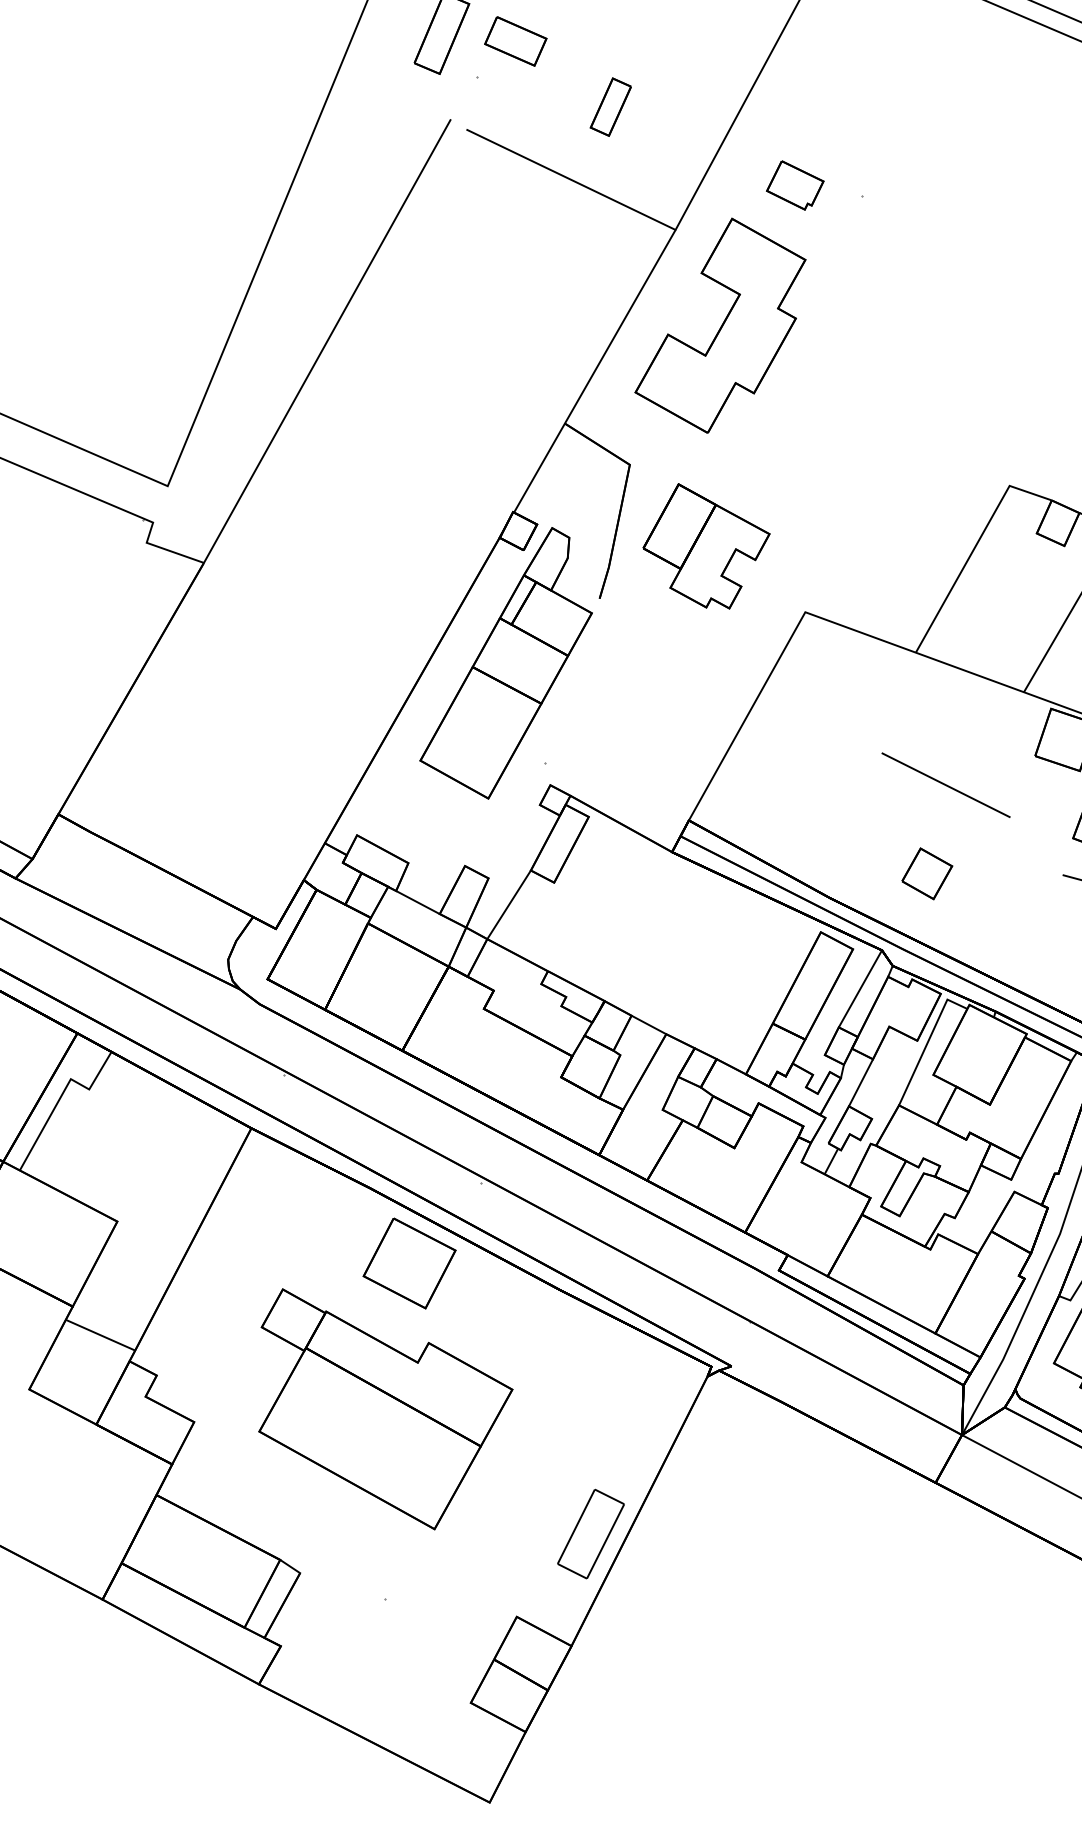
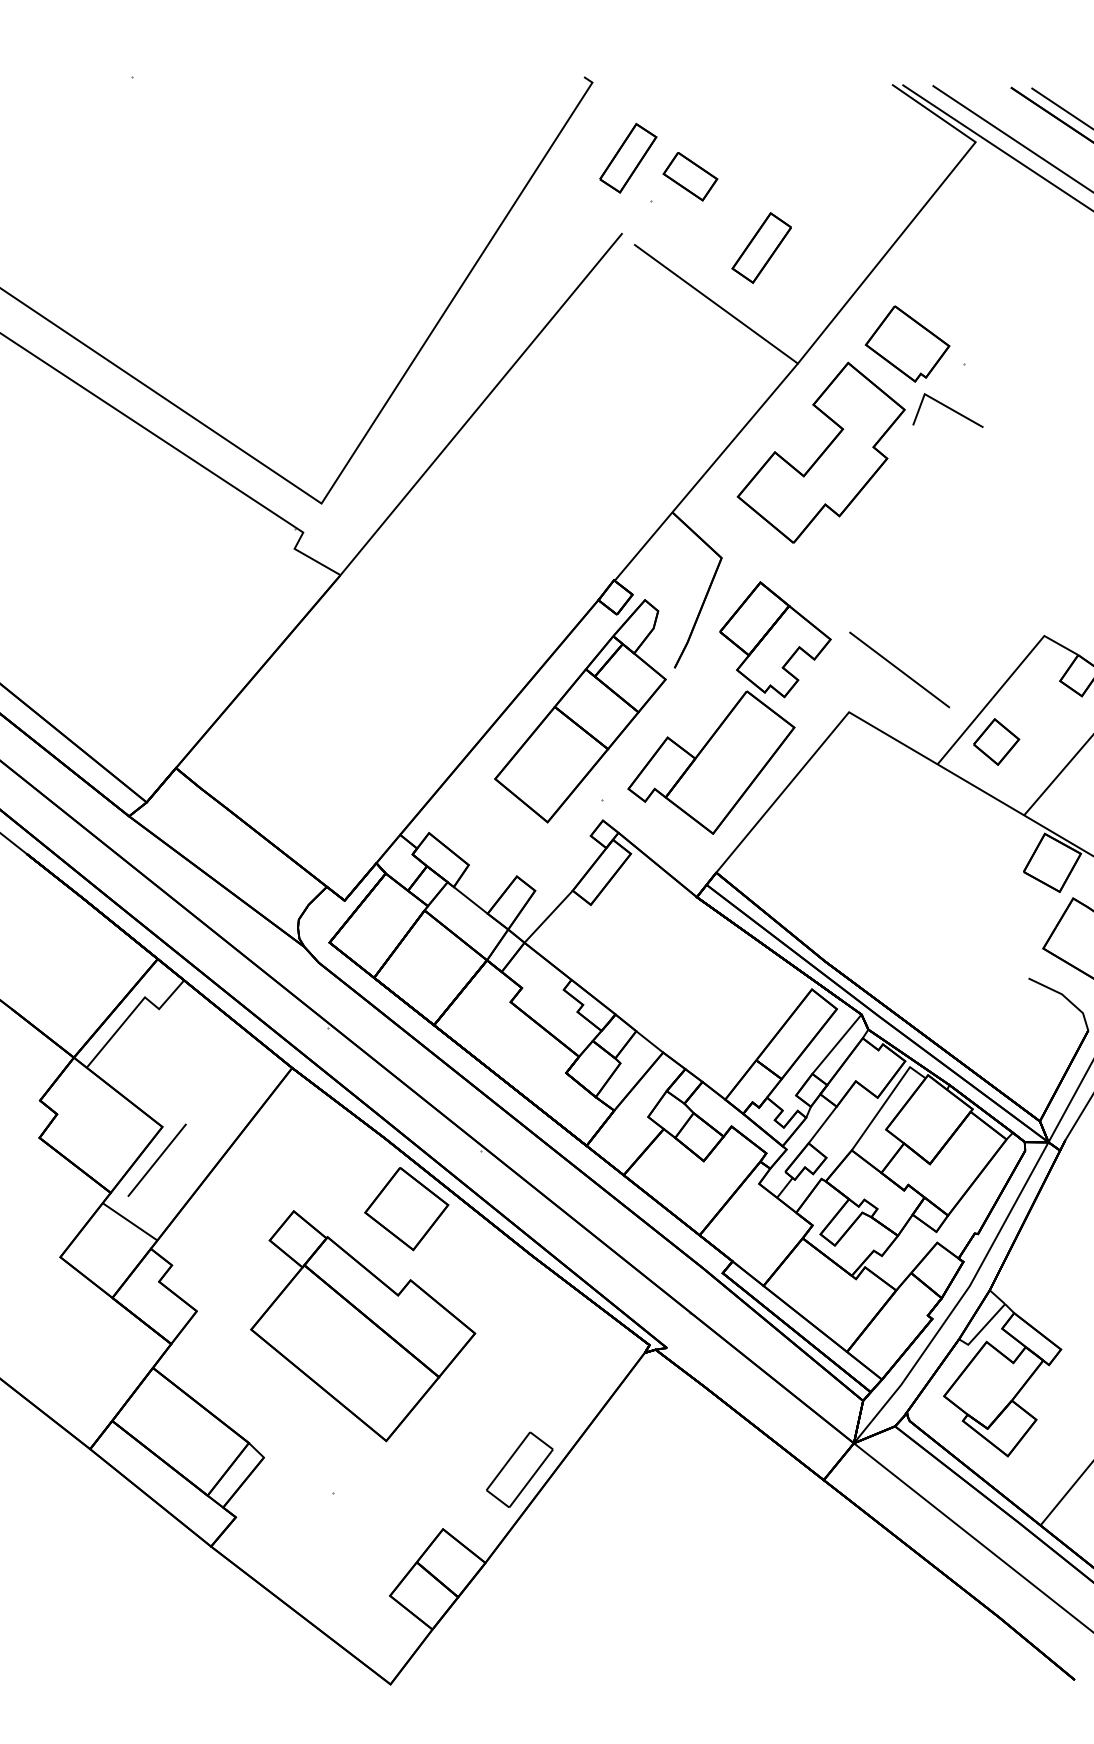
part: (610, 106) -> (761, 247), size x1.43
part: (794, 184) -> (907, 343), size x1.67
line: (853, 249) -> (947, 408), added
part: (660, 697) -> (711, 762), added
line: (945, 784) -> (899, 669), moved
part: (927, 873) -> (996, 741), moved
line: (117, 1259) -> (156, 1159), added

